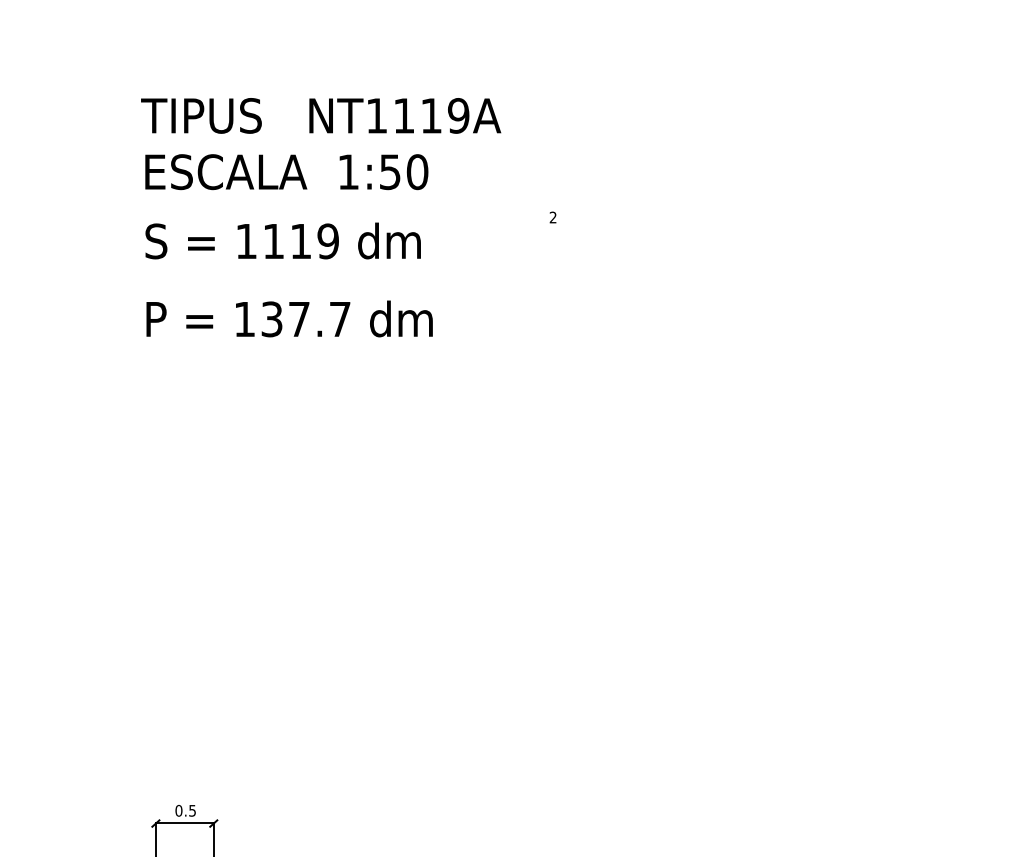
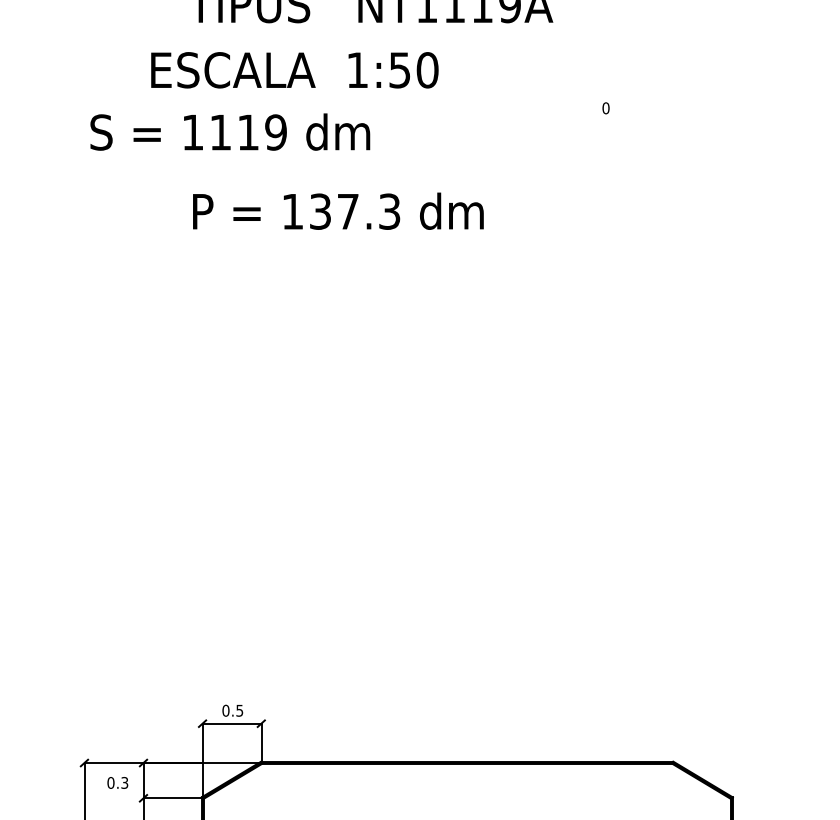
text: (286, 172) -> (294, 70), moved
text: (552, 217) -> (605, 108), 2 -> 0
text: (282, 240) -> (229, 131), moved
text: (340, 319) -> (390, 211), 137.7 -> 137.3

